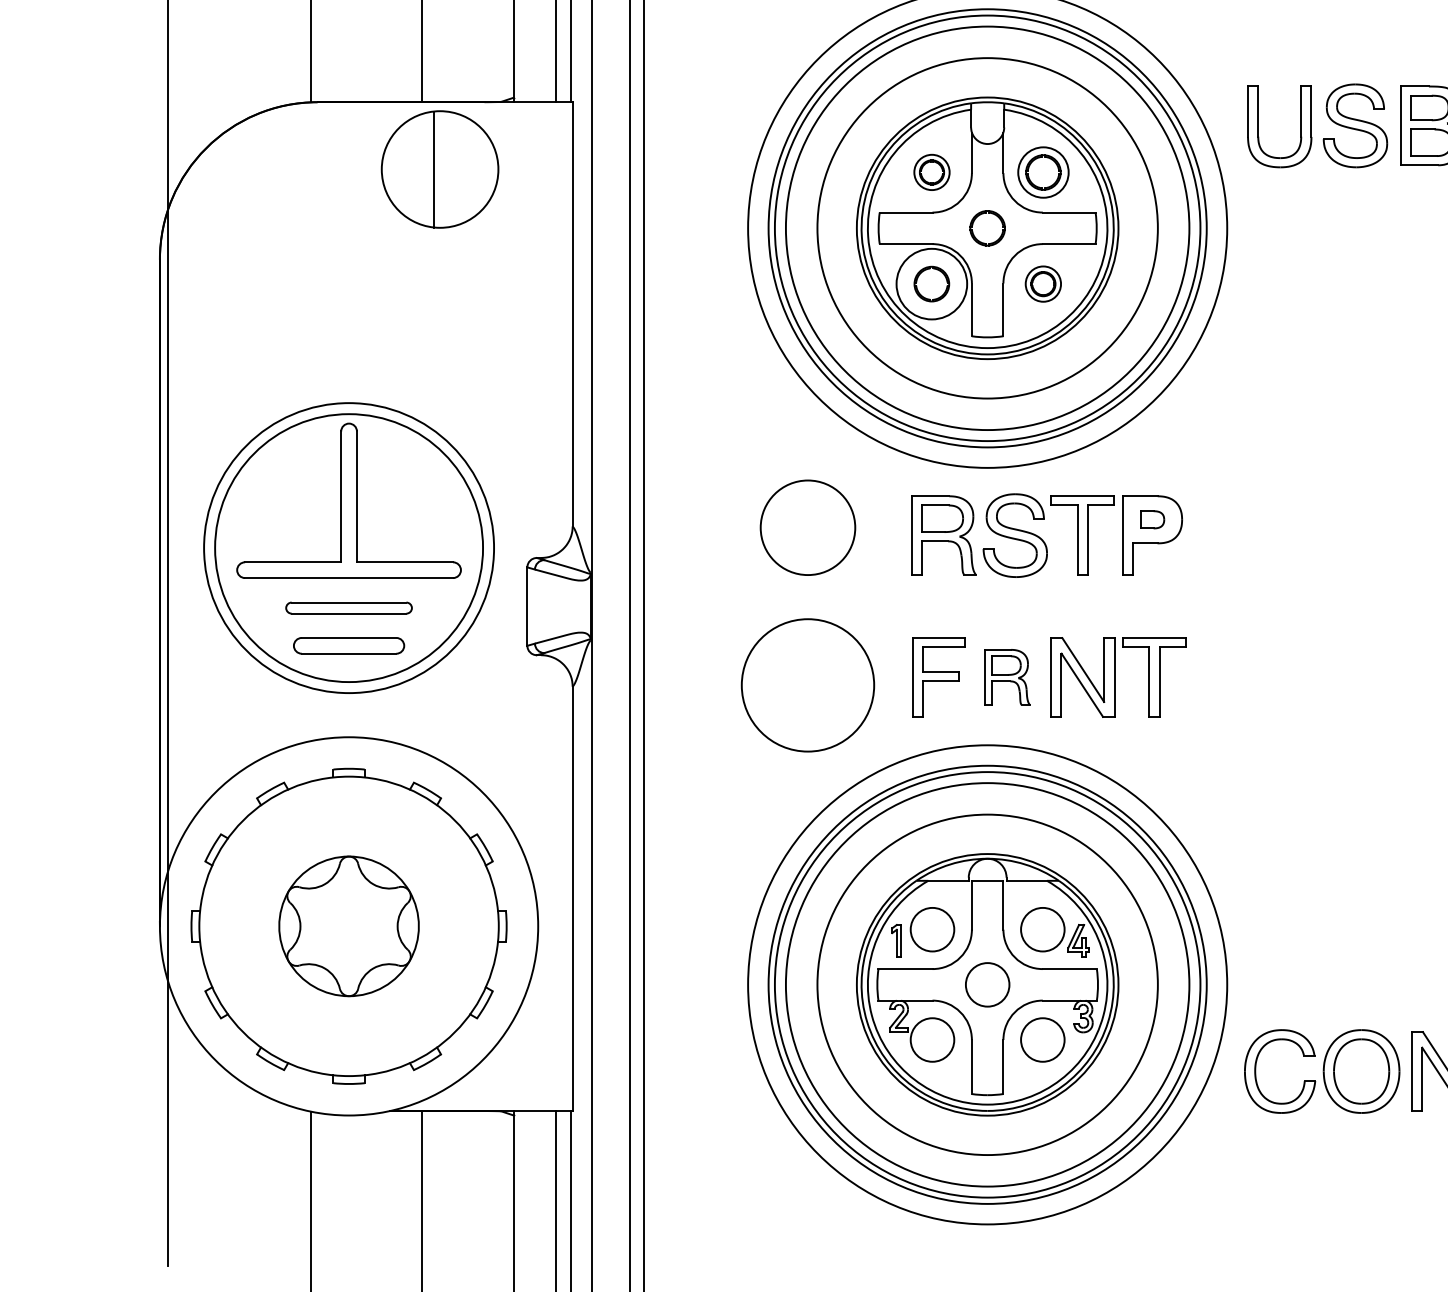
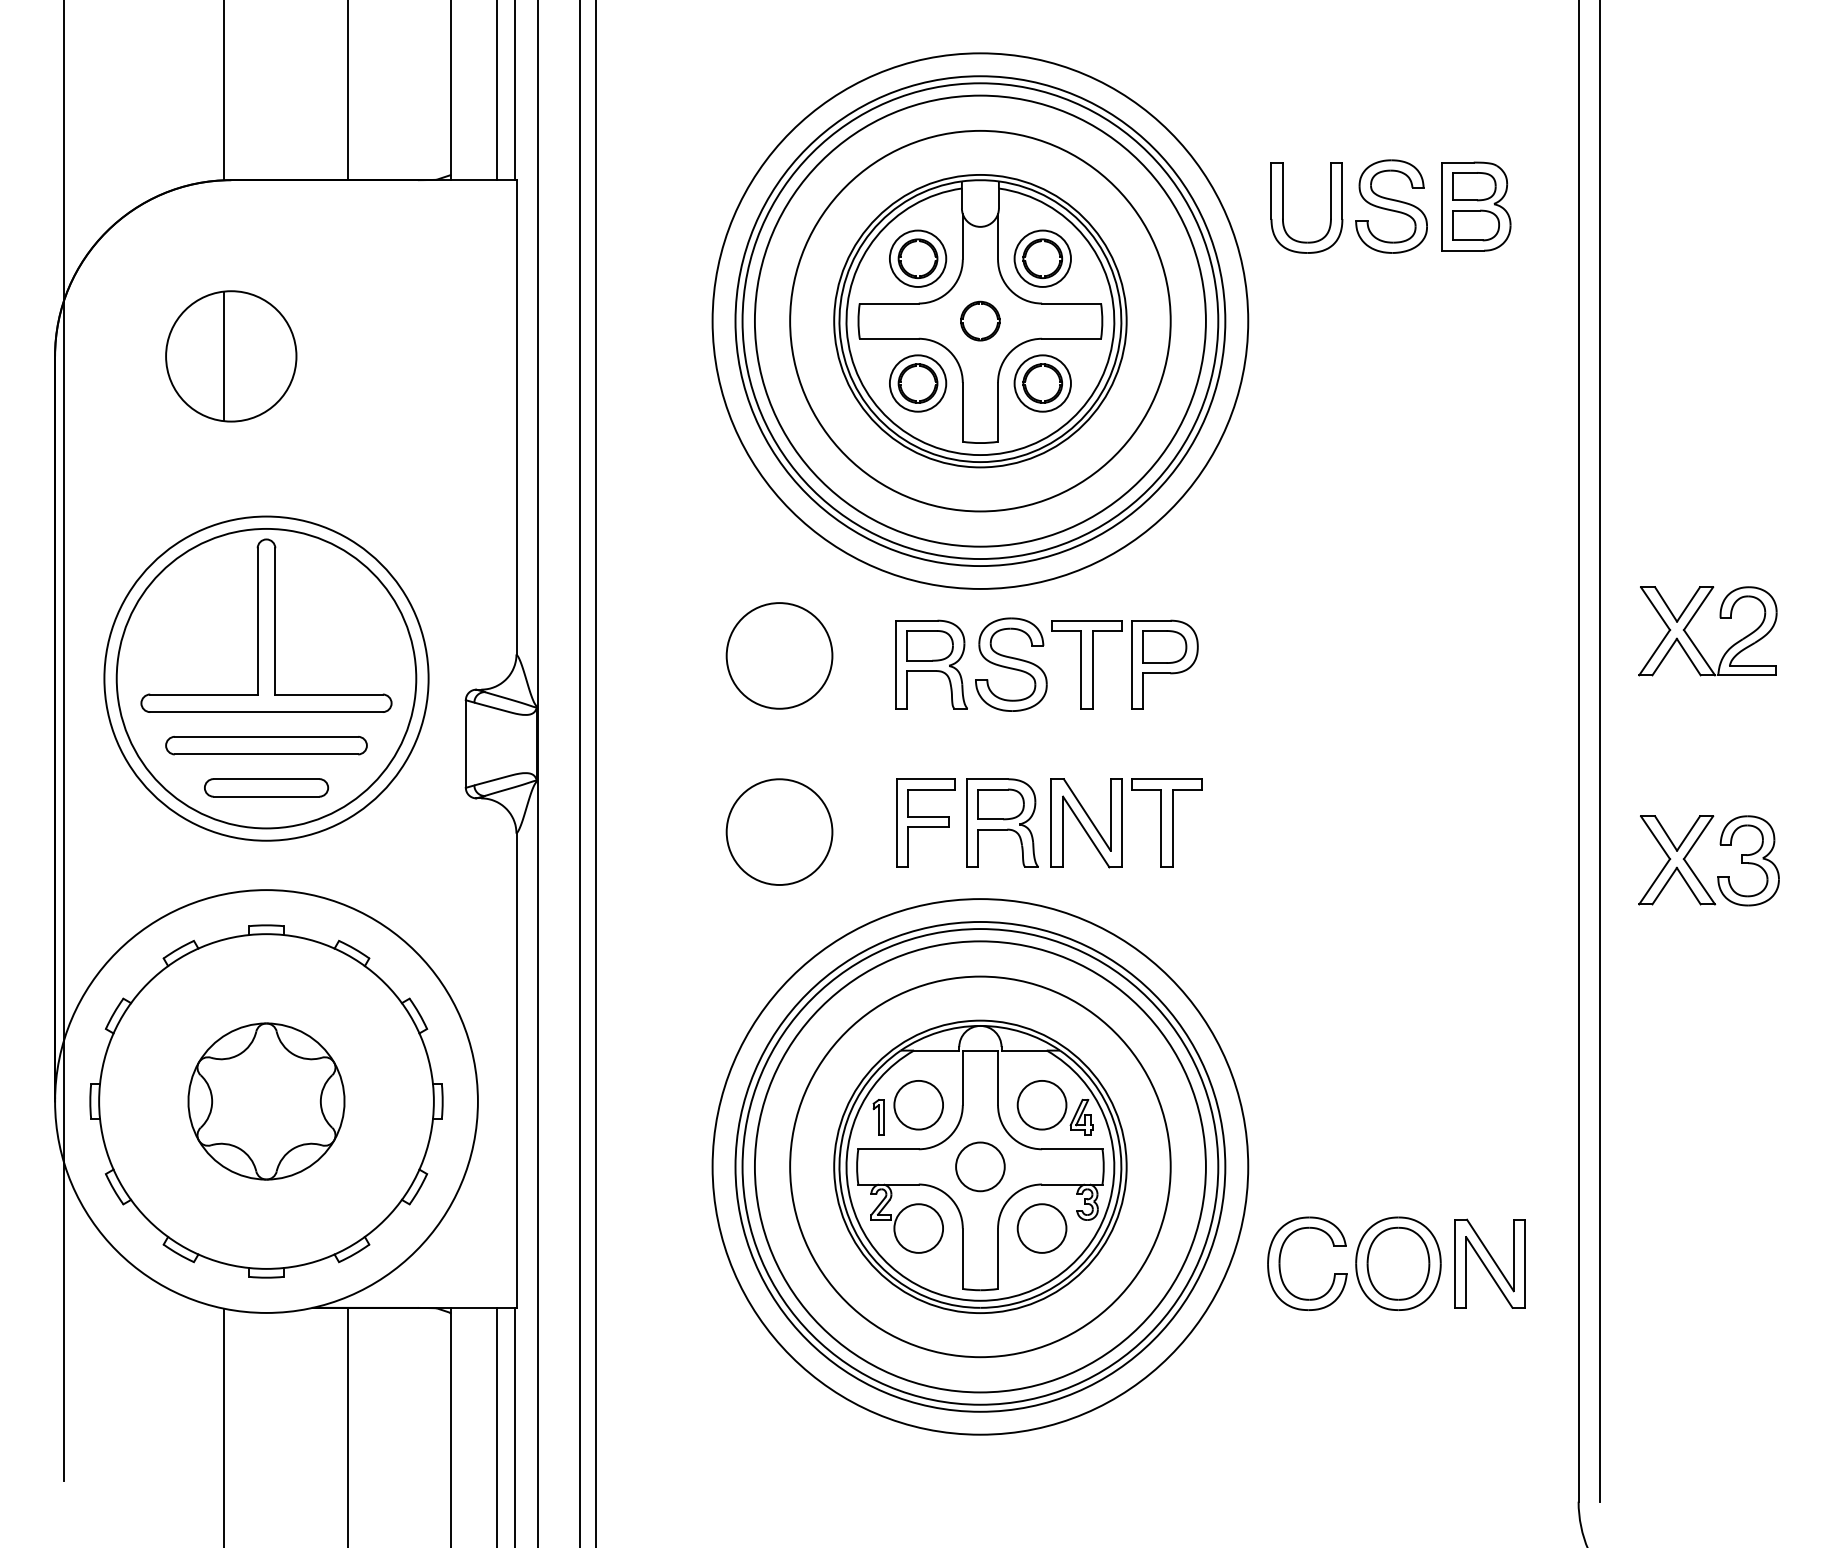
part: (440, 169) -> (231, 356), moved
part: (932, 172) -> (918, 258), size x1.43
circle: (931, 284) -> (917, 383), size x0.71
part: (1043, 284) -> (1042, 383), size x1.43
part: (1152, 519) -> (1164, 646), size x1.67
part: (349, 607) -> (266, 745), size x1.43
part: (1007, 676) -> (1002, 822), size x1.43
circle: (807, 684) -> (779, 831), size x0.71

